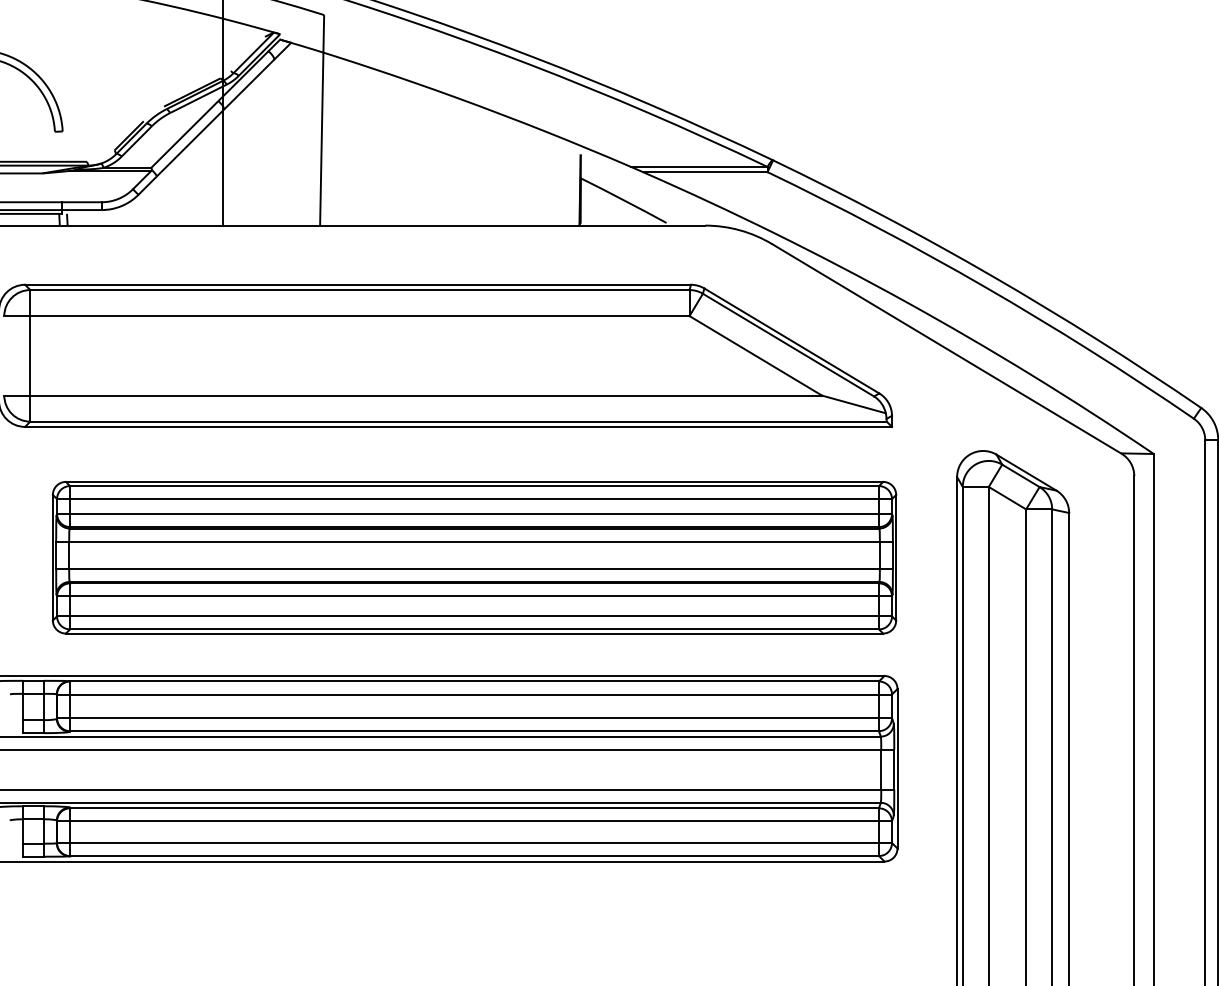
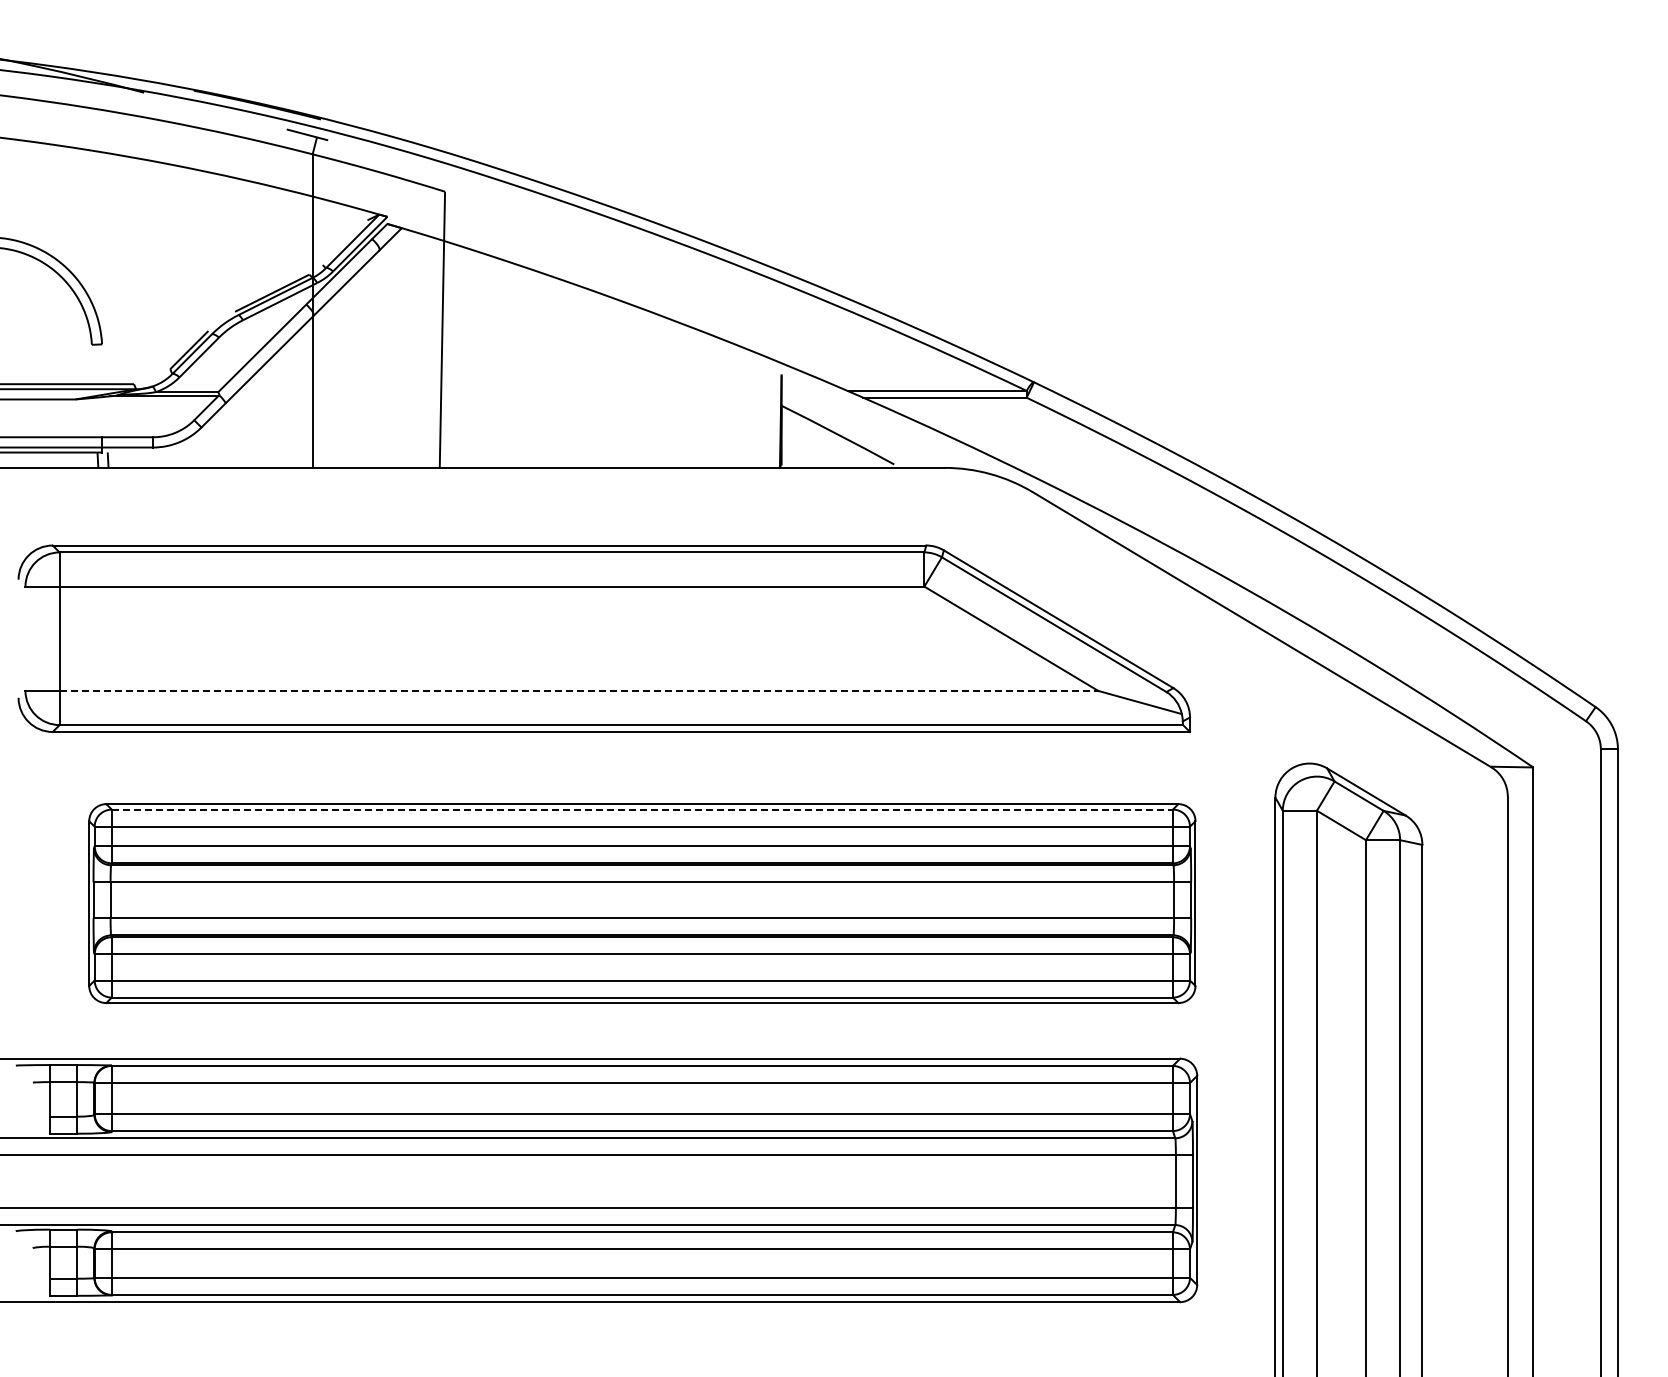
line: (426, 395) -> (579, 690), solid -> dashed
line: (474, 486) -> (642, 809), solid -> dashed

